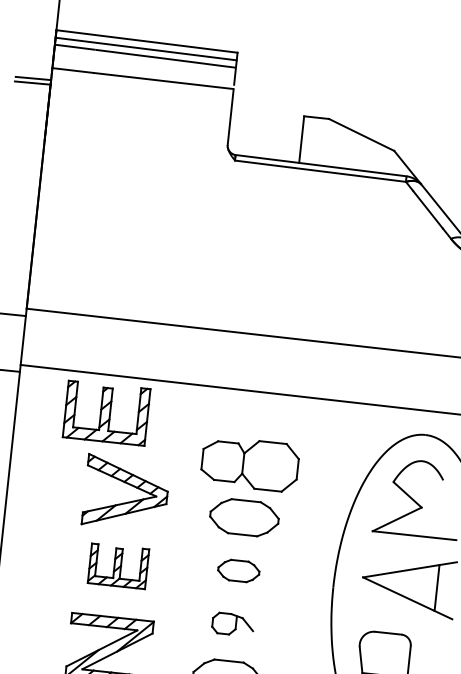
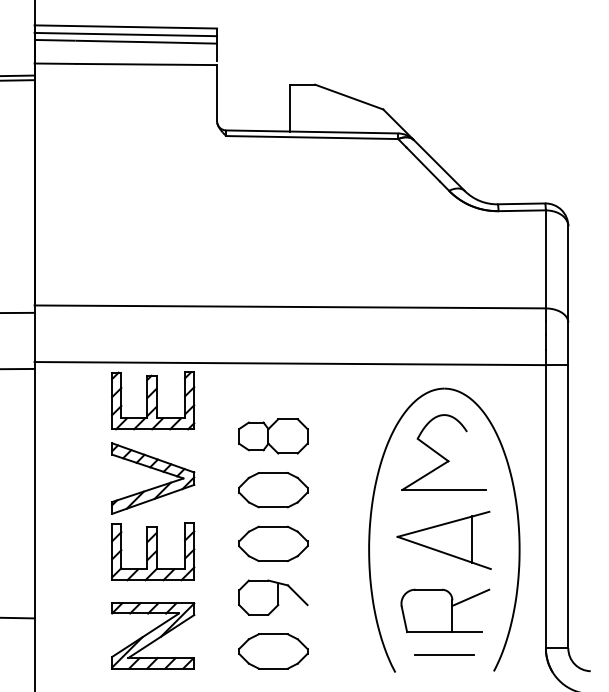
part: (106, 412) -> (153, 400), moved
part: (250, 464) -> (273, 436), size x0.71
part: (118, 565) -> (153, 551), size x1.43
part: (238, 570) -> (273, 543), size x1.67
part: (233, 624) -> (273, 597), size x1.67
line: (429, 645) -> (470, 597), added

